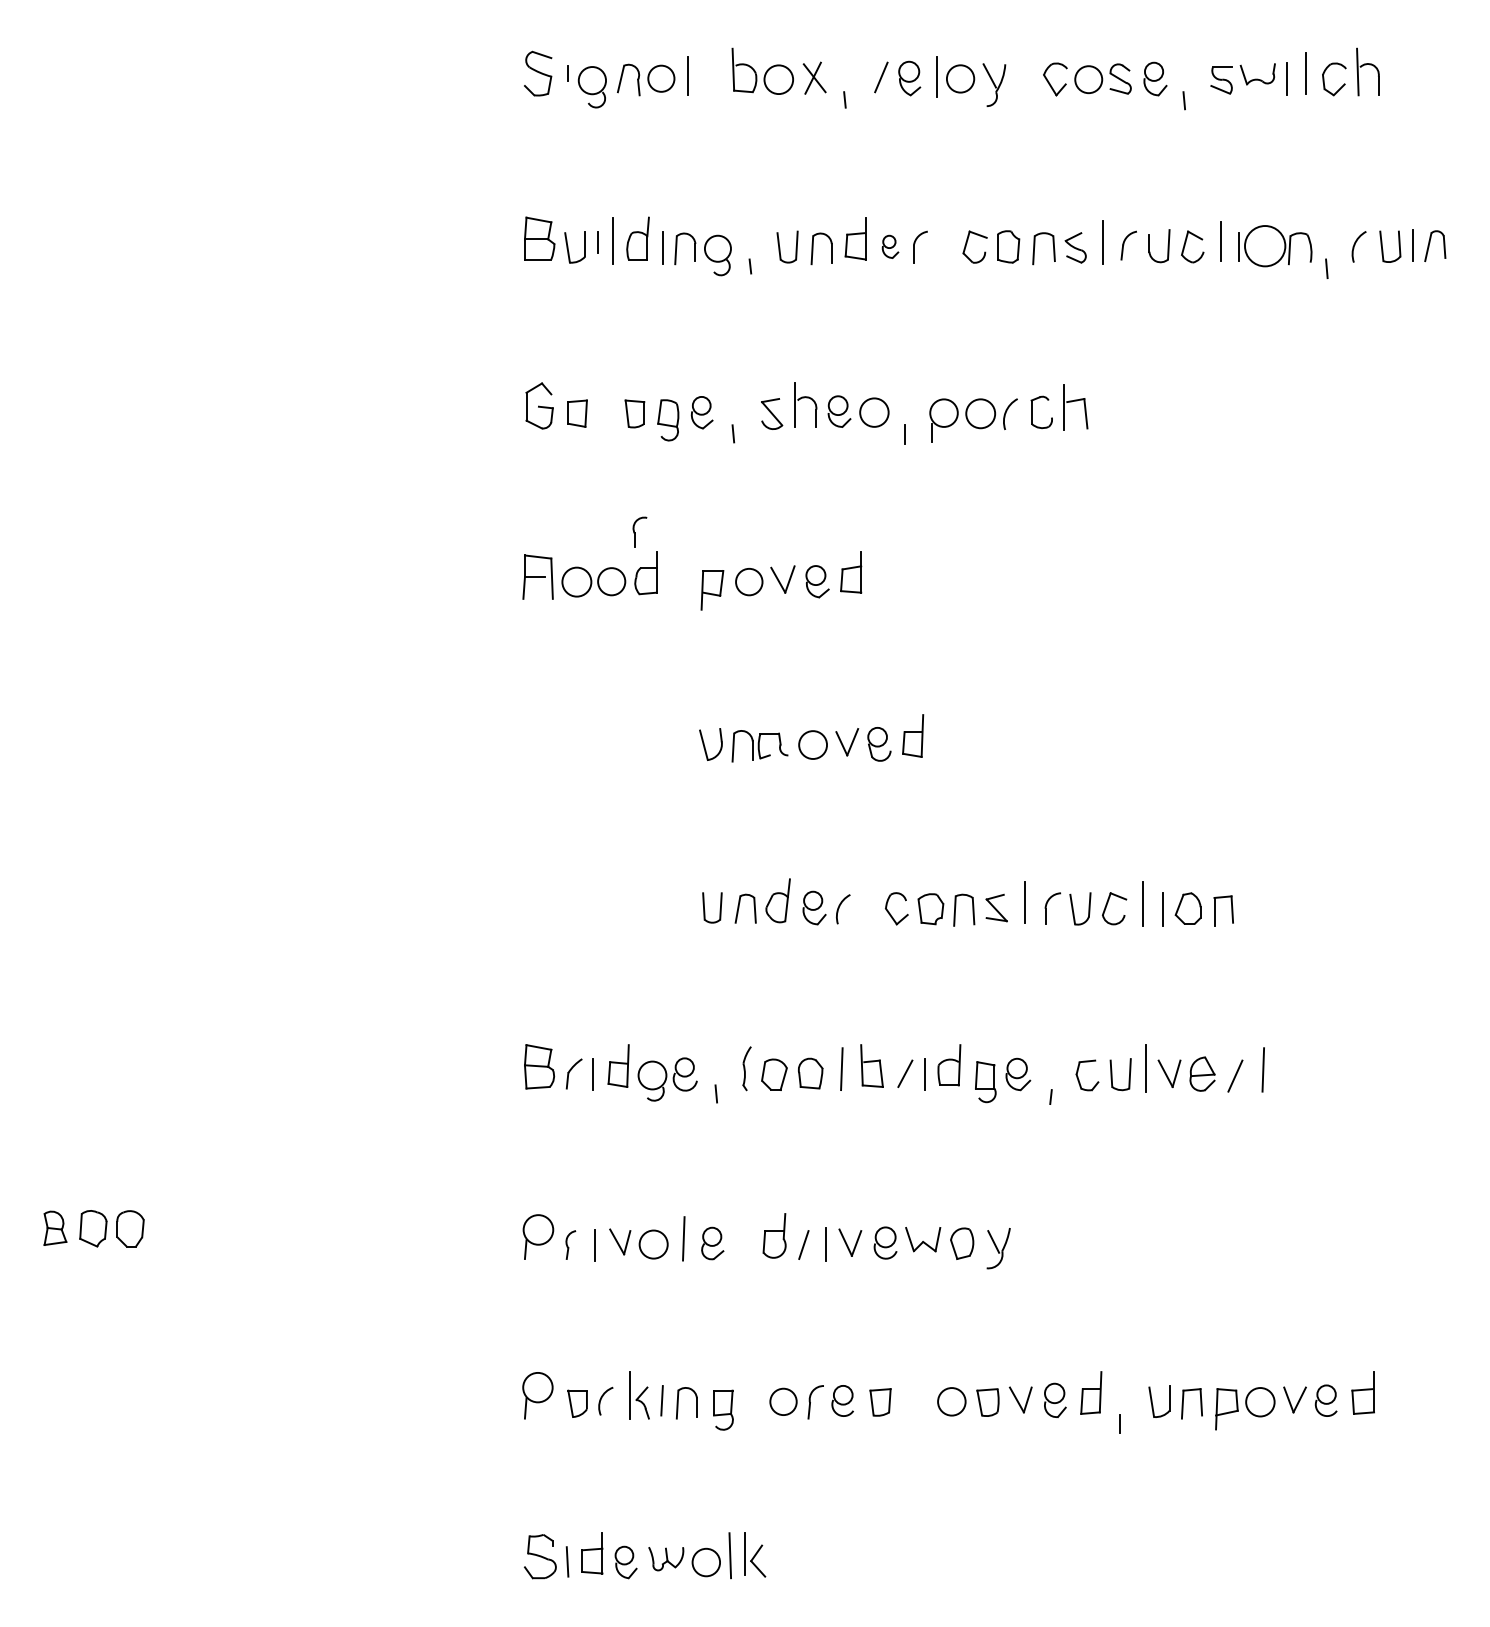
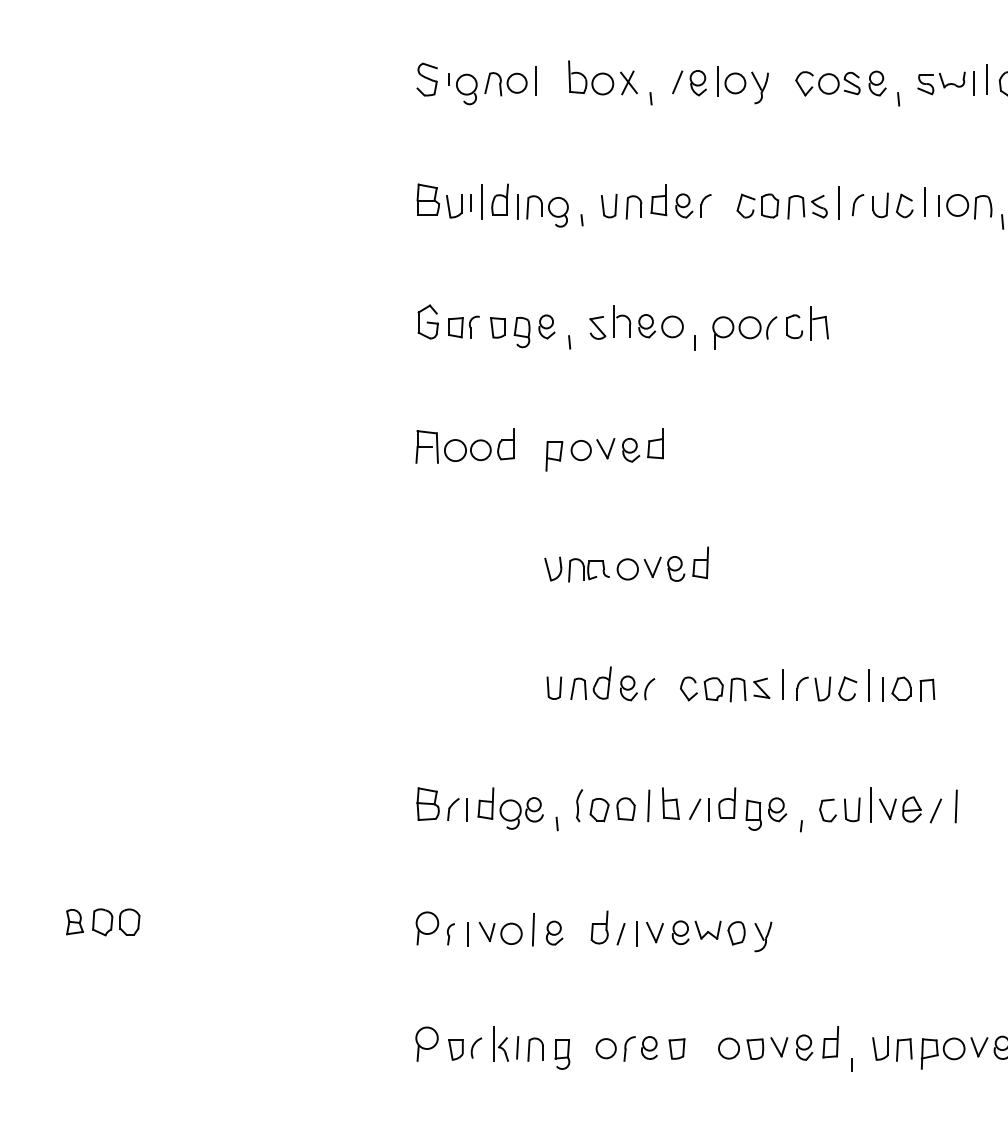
circle: (1264, 245) -> (957, 204), size x0.71
part: (890, 246) -> (684, 205), size x1.43
part: (639, 531) -> (474, 326), moved

